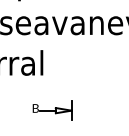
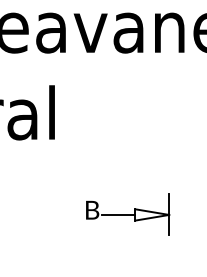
part: (52, 110) -> (128, 214), moved

